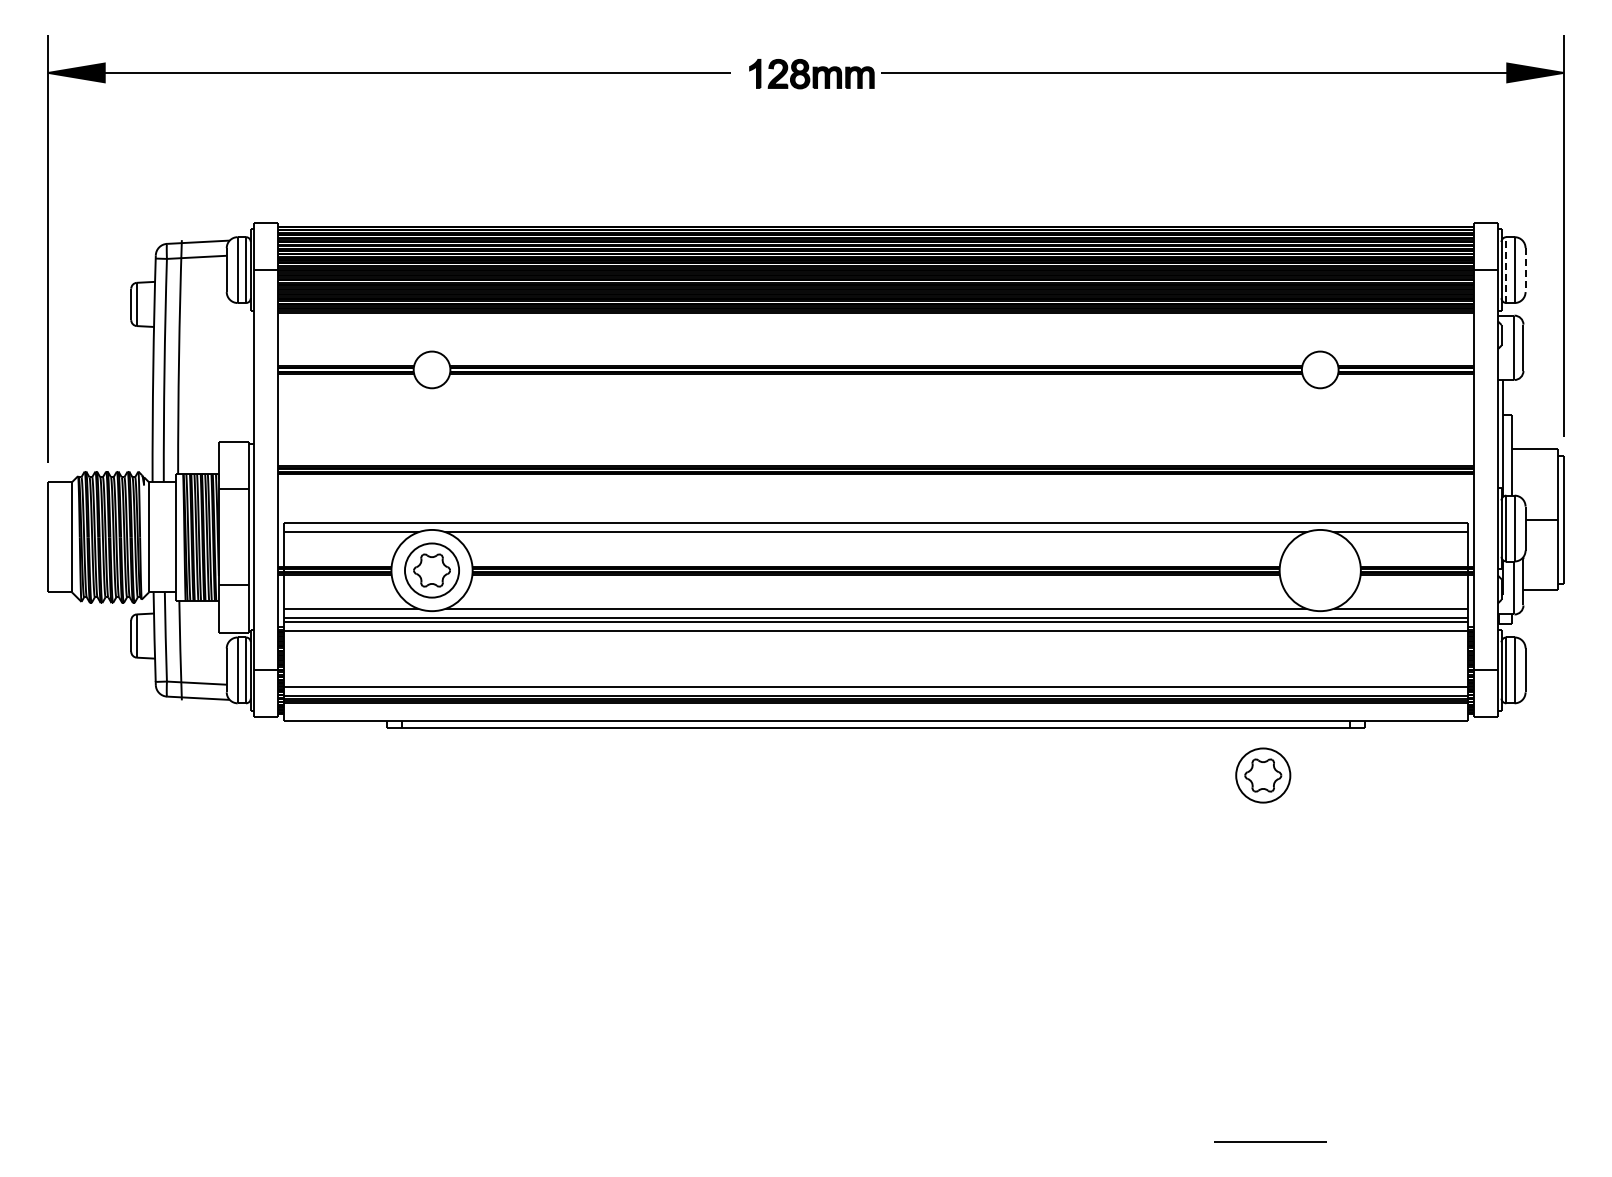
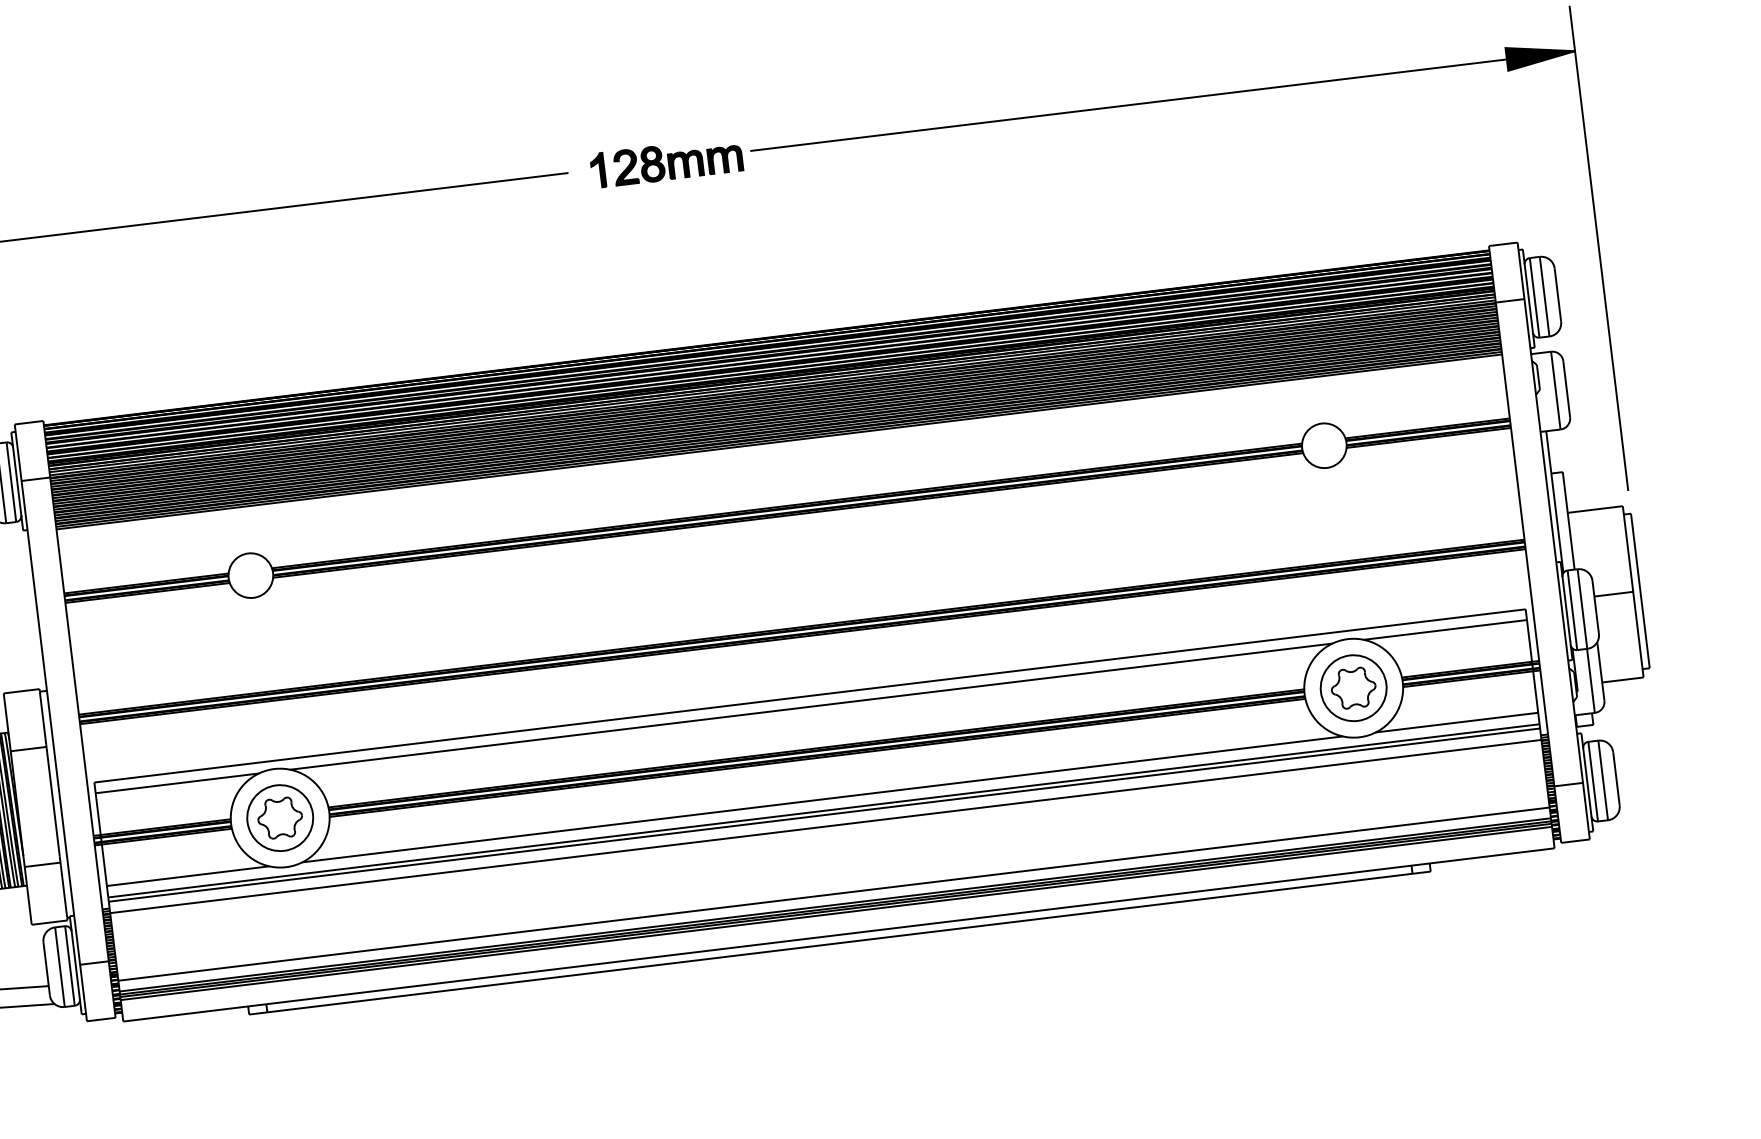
line: (1506, 270) -> (1534, 298), dashed -> solid
line: (1525, 270) -> (1557, 295), dashed -> solid
part: (1263, 775) -> (1353, 688), moved

